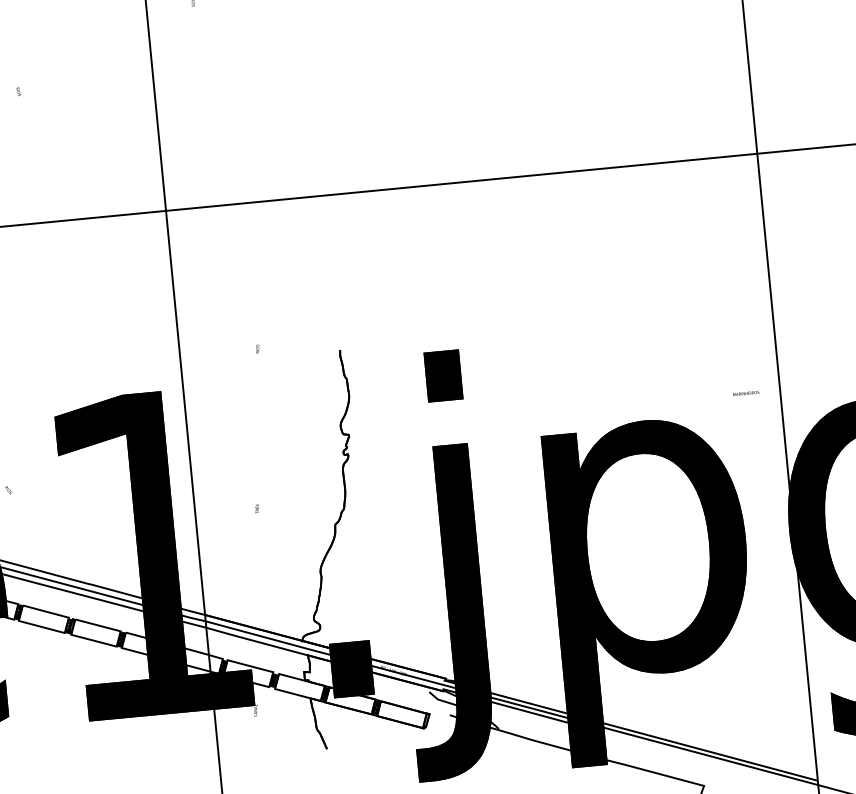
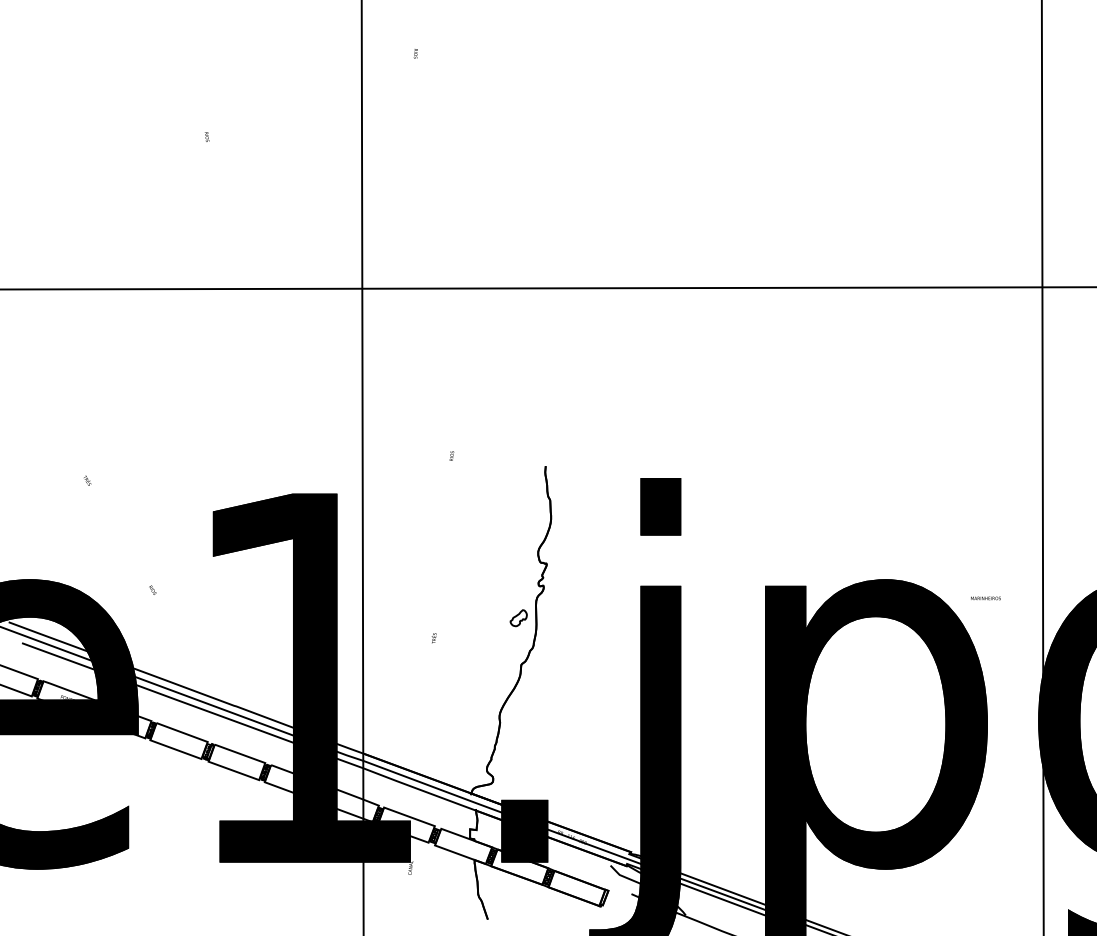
text: (745, 393) -> (985, 598), moved
part: (328, 484) -> (518, 618), added

